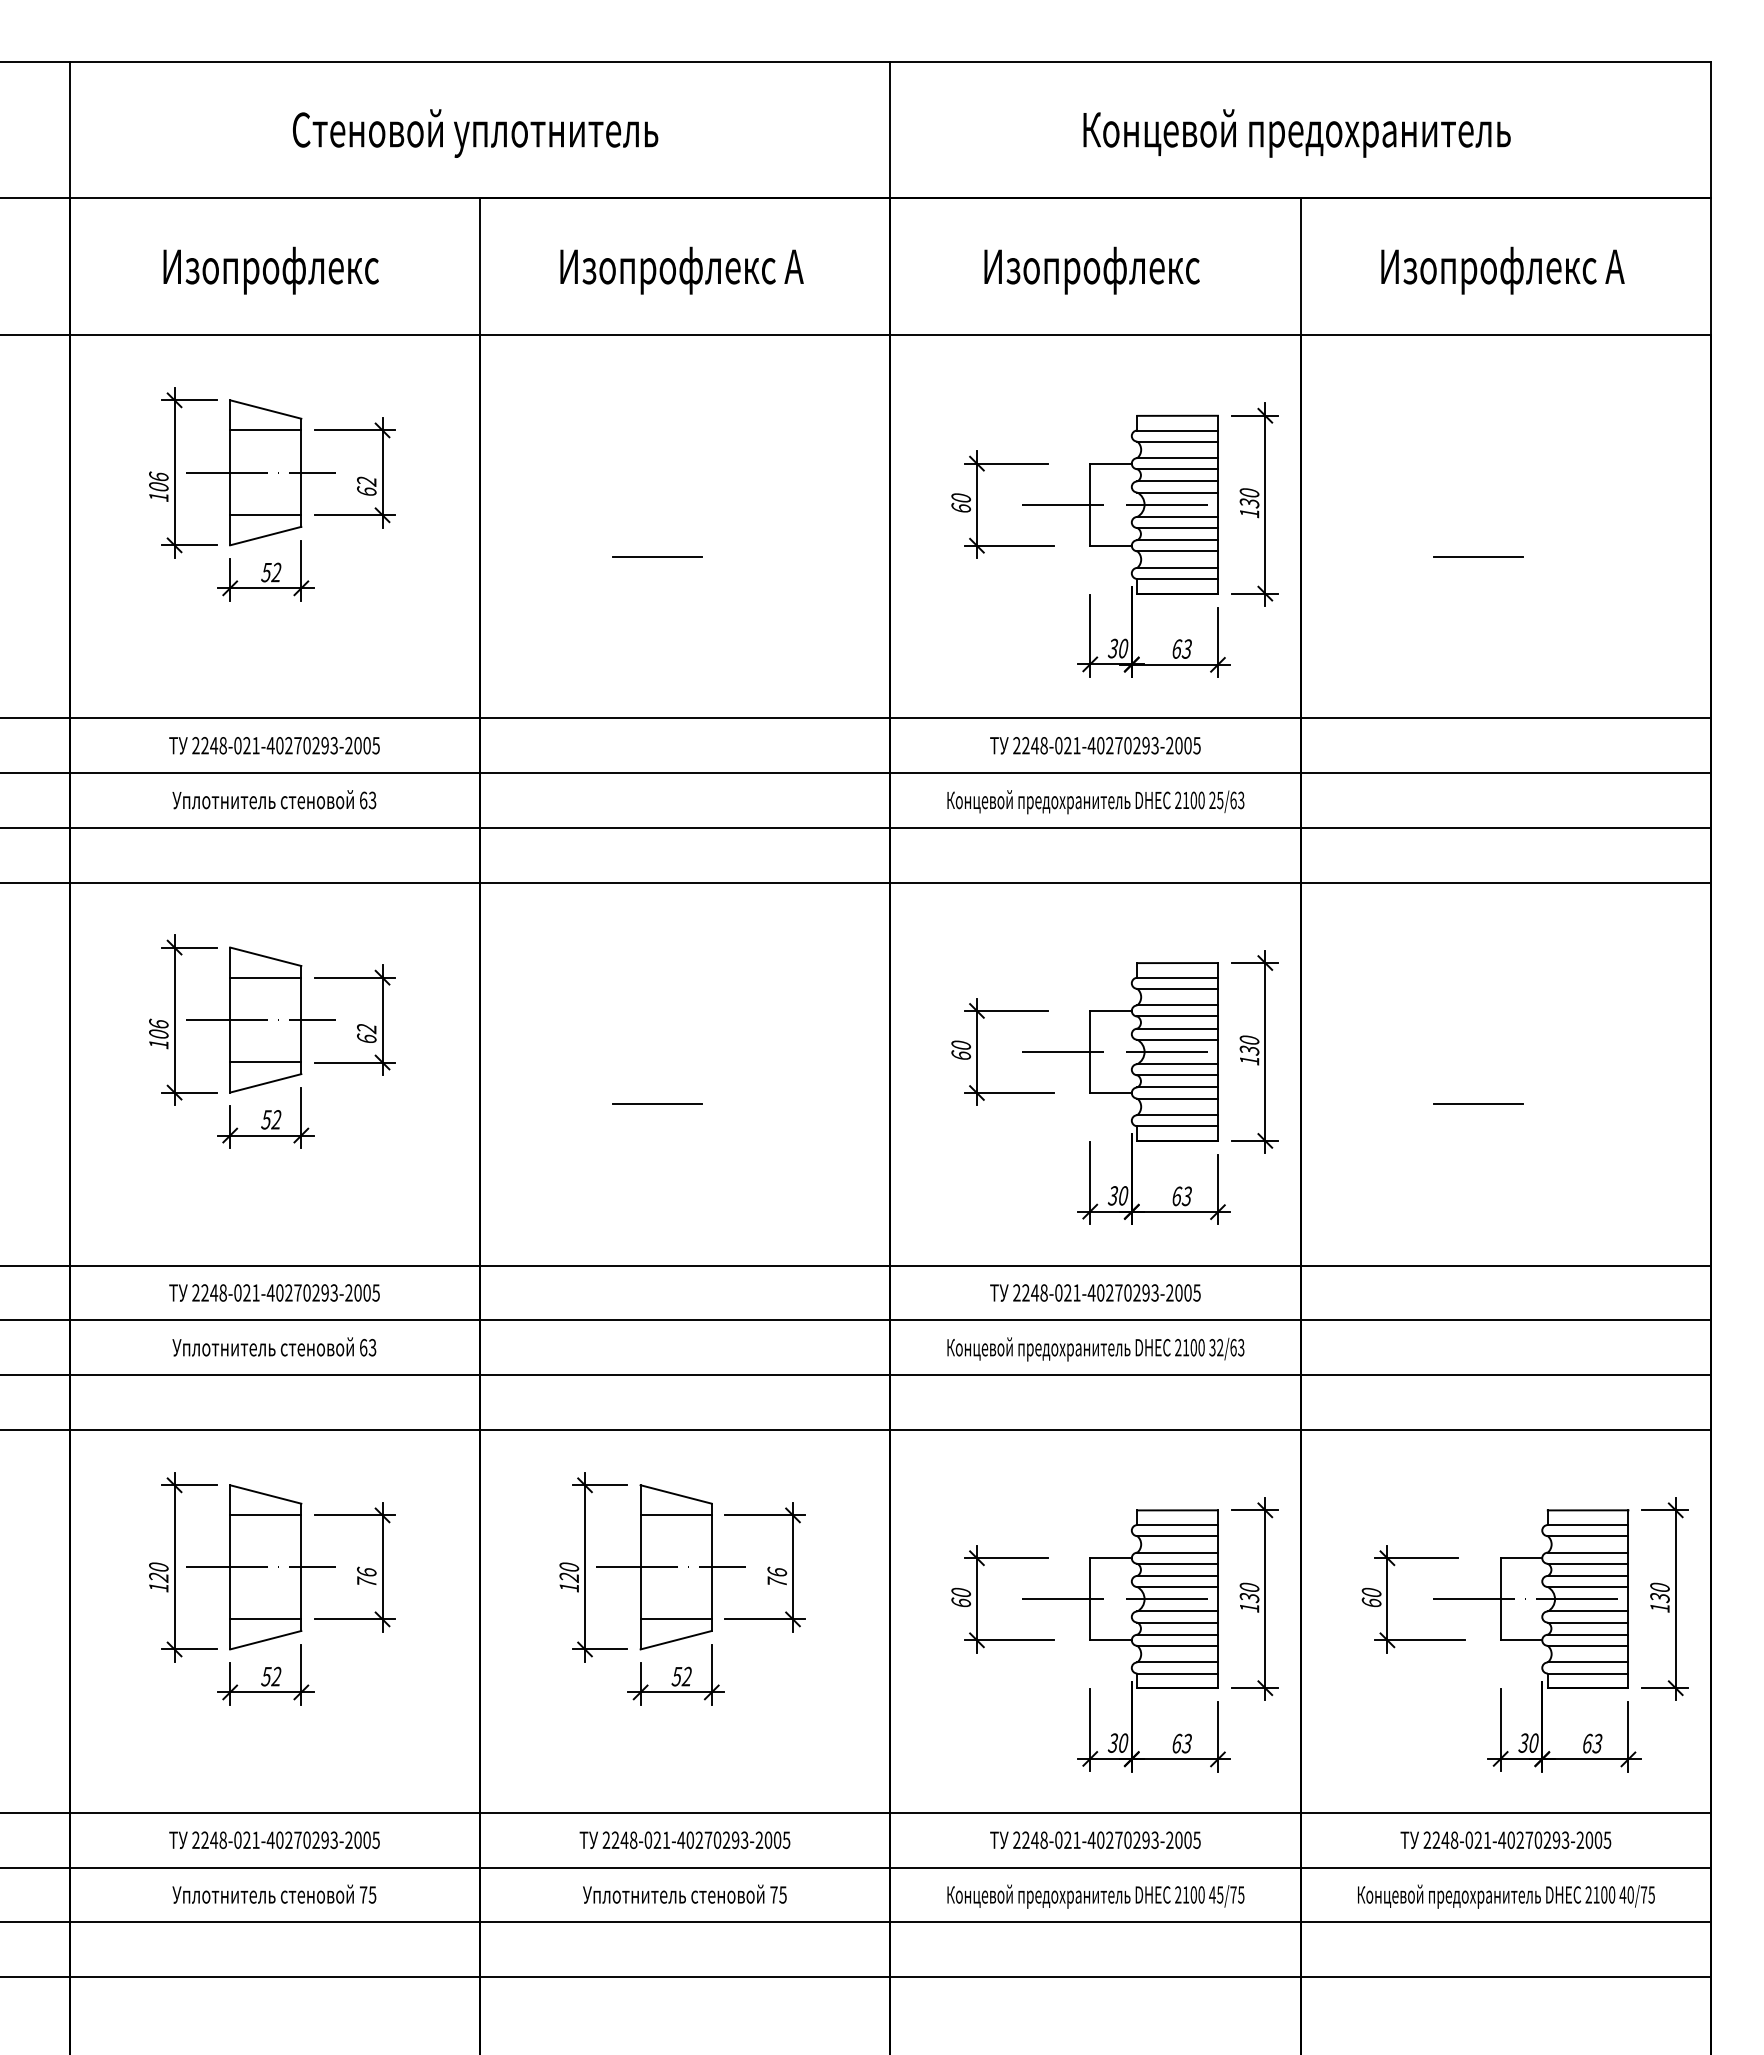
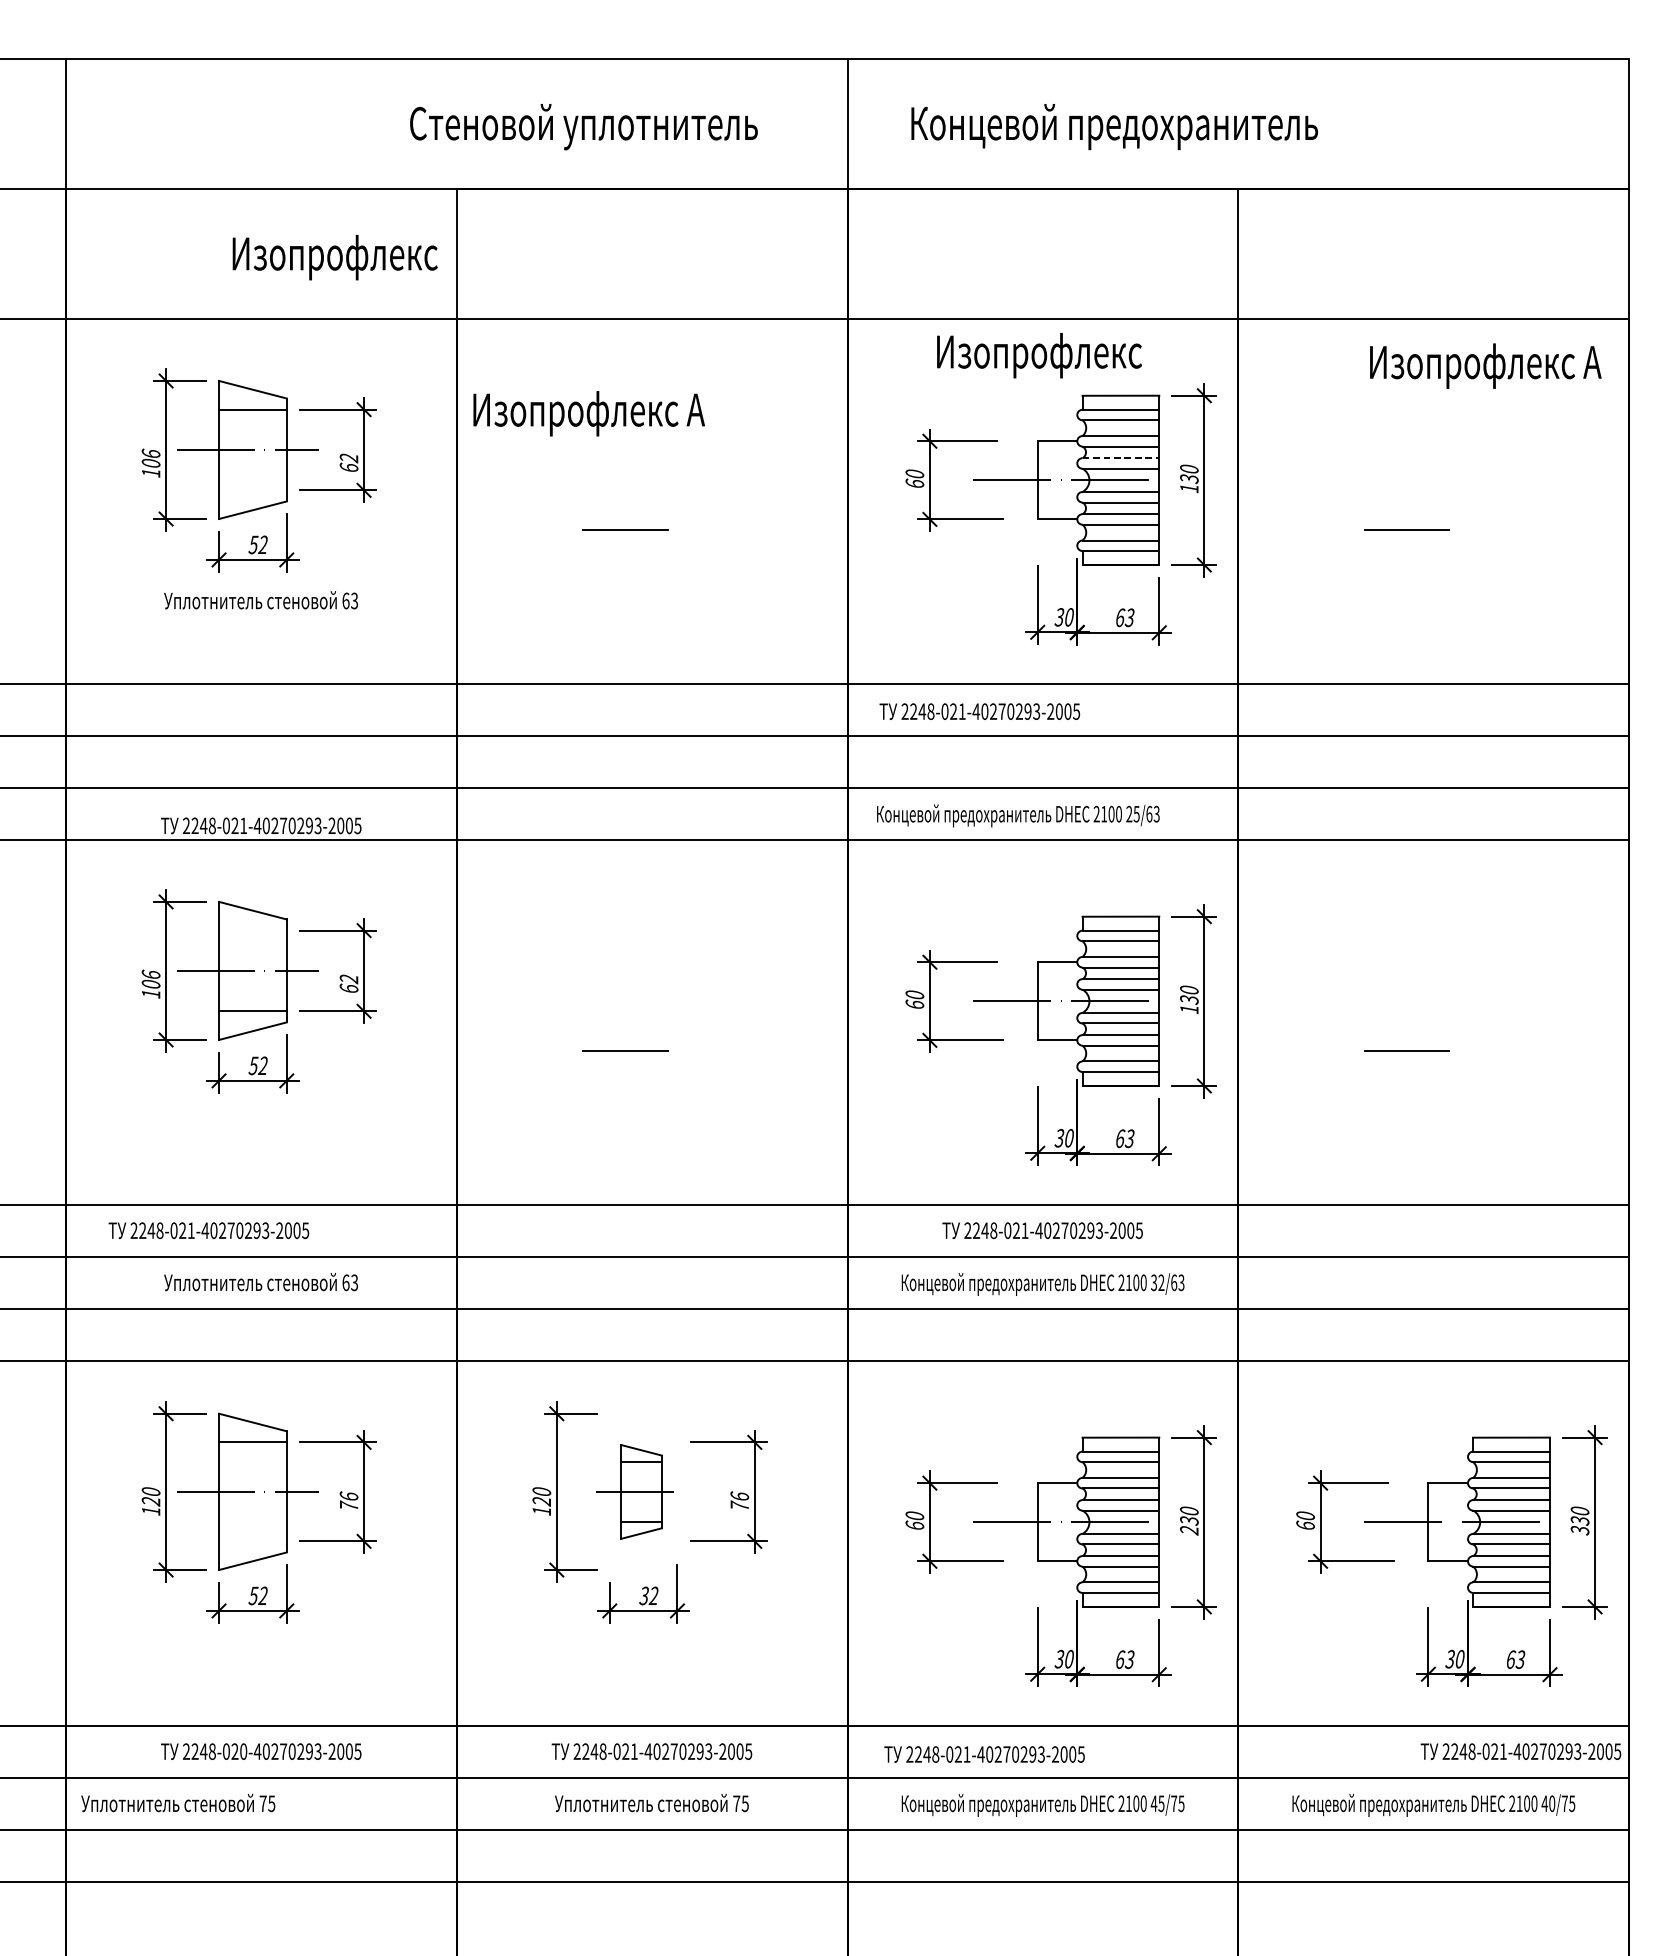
text: (475, 133) -> (583, 127), moved
text: (1296, 133) -> (1114, 127), moved
text: (270, 270) -> (334, 257), moved
text: (681, 270) -> (588, 413), moved
text: (1091, 270) -> (1038, 355), moved
text: (1502, 270) -> (1485, 365), moved
line: (1178, 481) -> (1121, 458), solid -> dashed
line: (265, 515) -> (252, 490), removed
text: (274, 745) -> (261, 825), moved
text: (1095, 745) -> (979, 711), moved
text: (274, 799) -> (261, 600), moved
text: (1095, 802) -> (1017, 816), moved
line: (265, 977) -> (252, 930), removed
text: (274, 1292) -> (208, 1230), moved
part: (670, 1567) -> (638, 1492), size x0.6
text: (1249, 1608) -> (1189, 1531), 130 -> 230
text: (1659, 1608) -> (1579, 1531), 130 -> 330
line: (265, 1619) -> (252, 1541), removed
text: (678, 1675) -> (645, 1594), 52 -> 32
text: (255, 1839) -> (243, 1750), 2248-021-40270293-2005 -> 2248-020-40270293-2005
text: (1095, 1839) -> (984, 1753), moved
text: (1505, 1839) -> (1520, 1750), moved
text: (274, 1893) -> (178, 1802), moved

